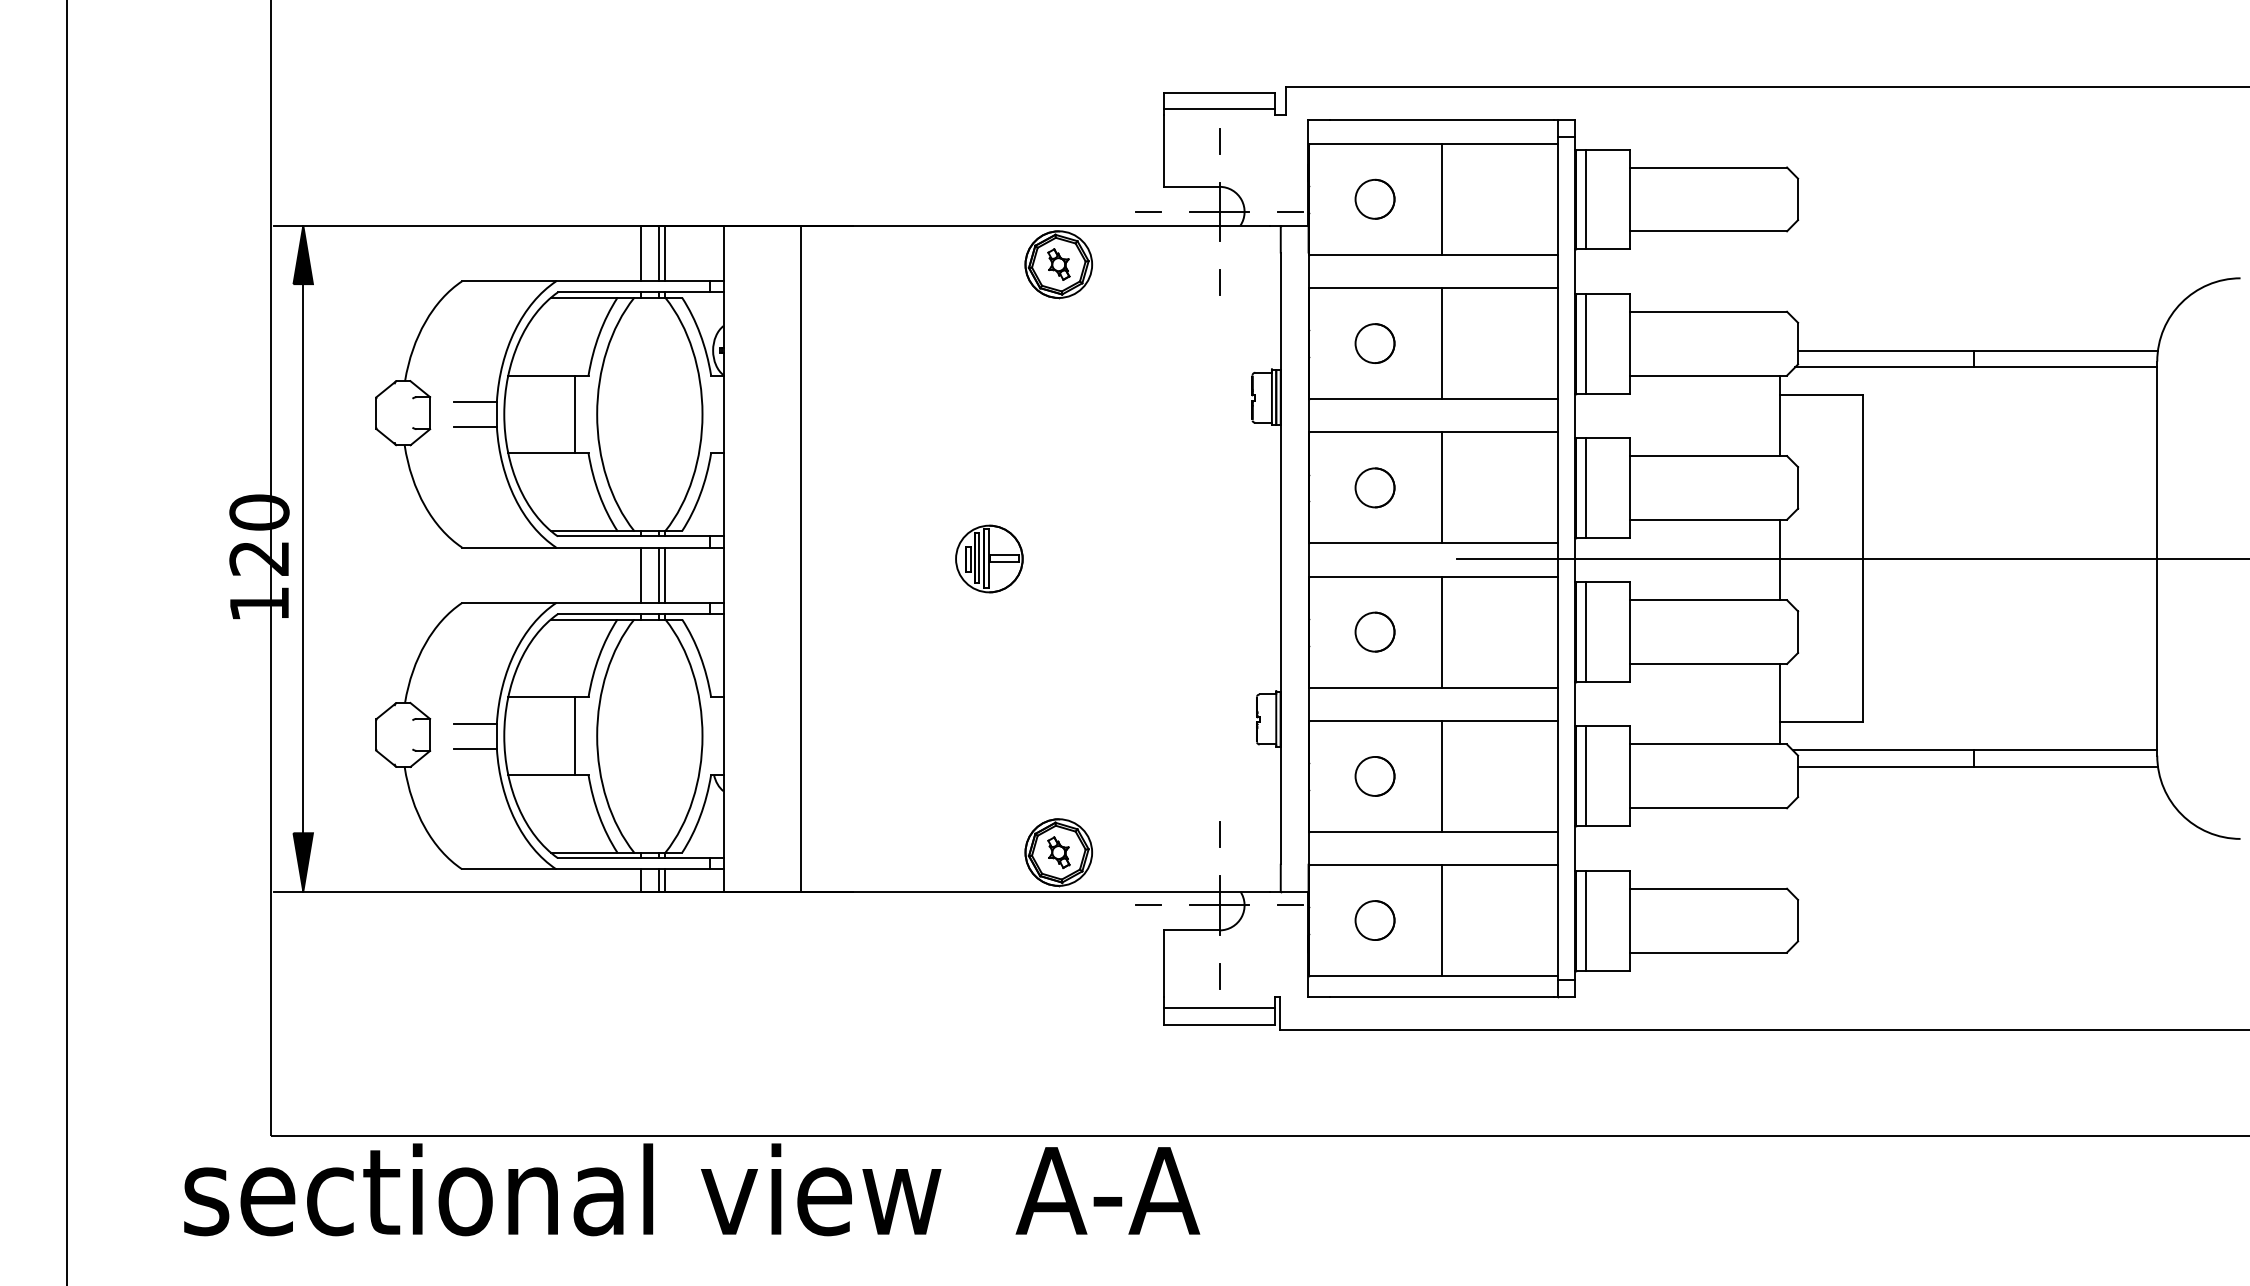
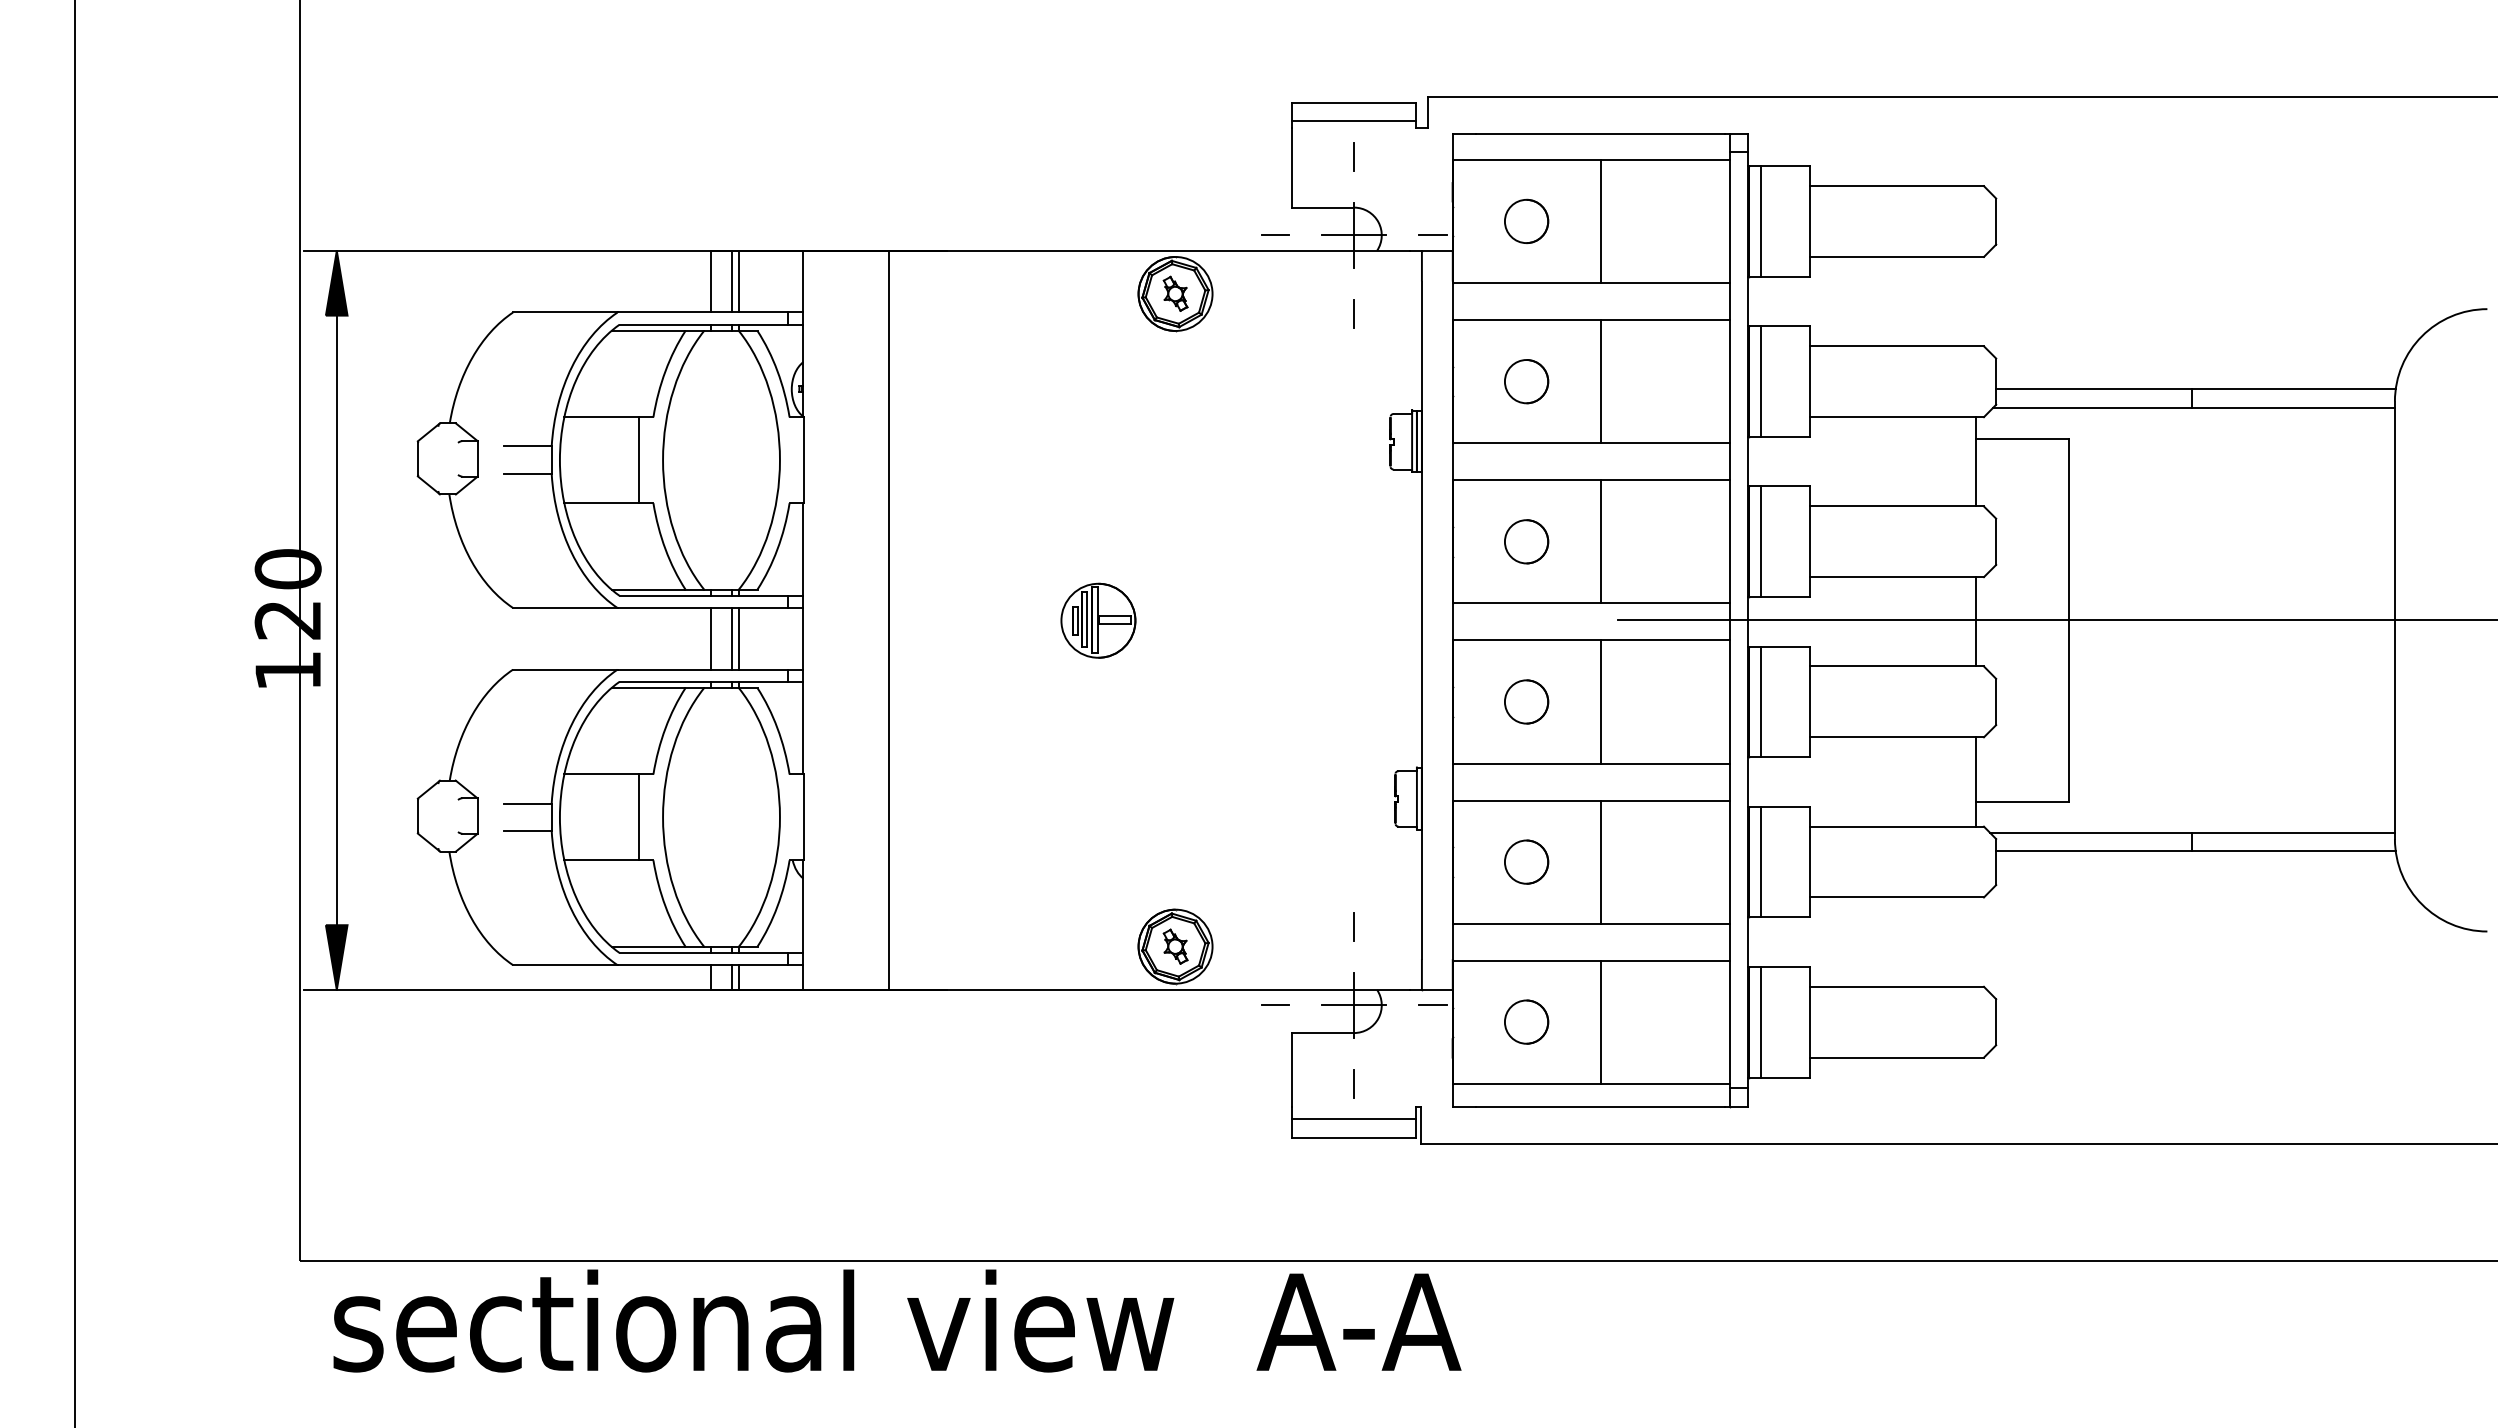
text: (692, 1189) -> (897, 1320), moved

